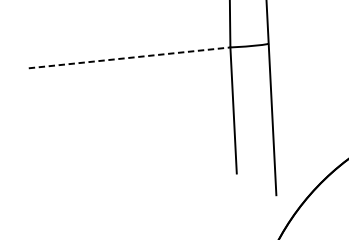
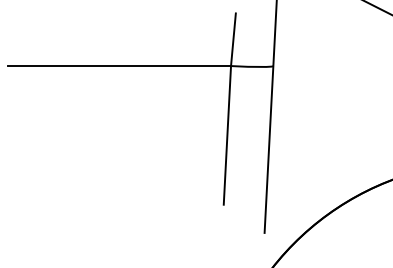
line: (130, 58) -> (120, 66), dashed -> solid

